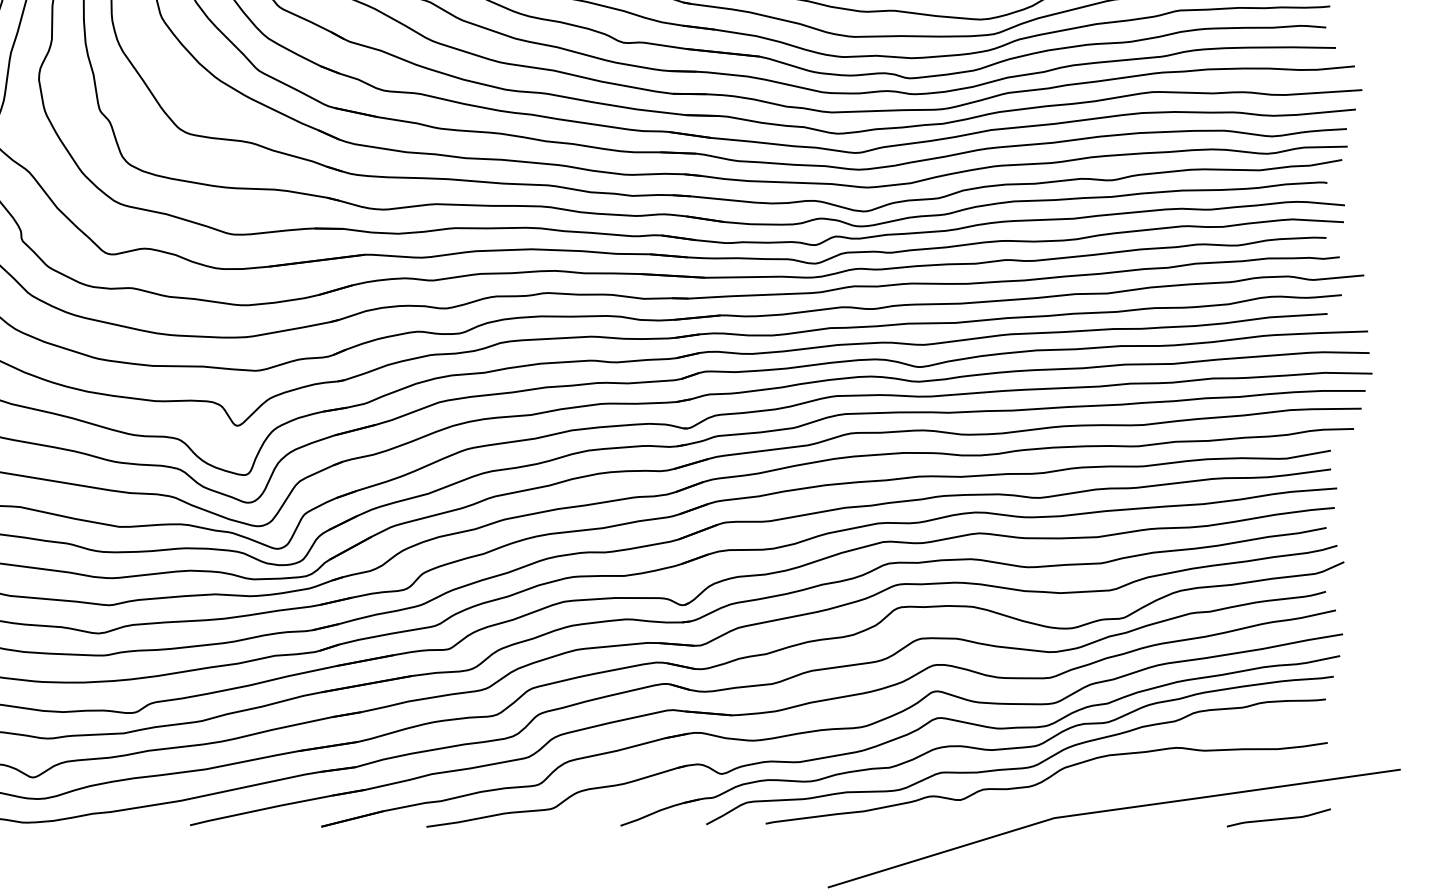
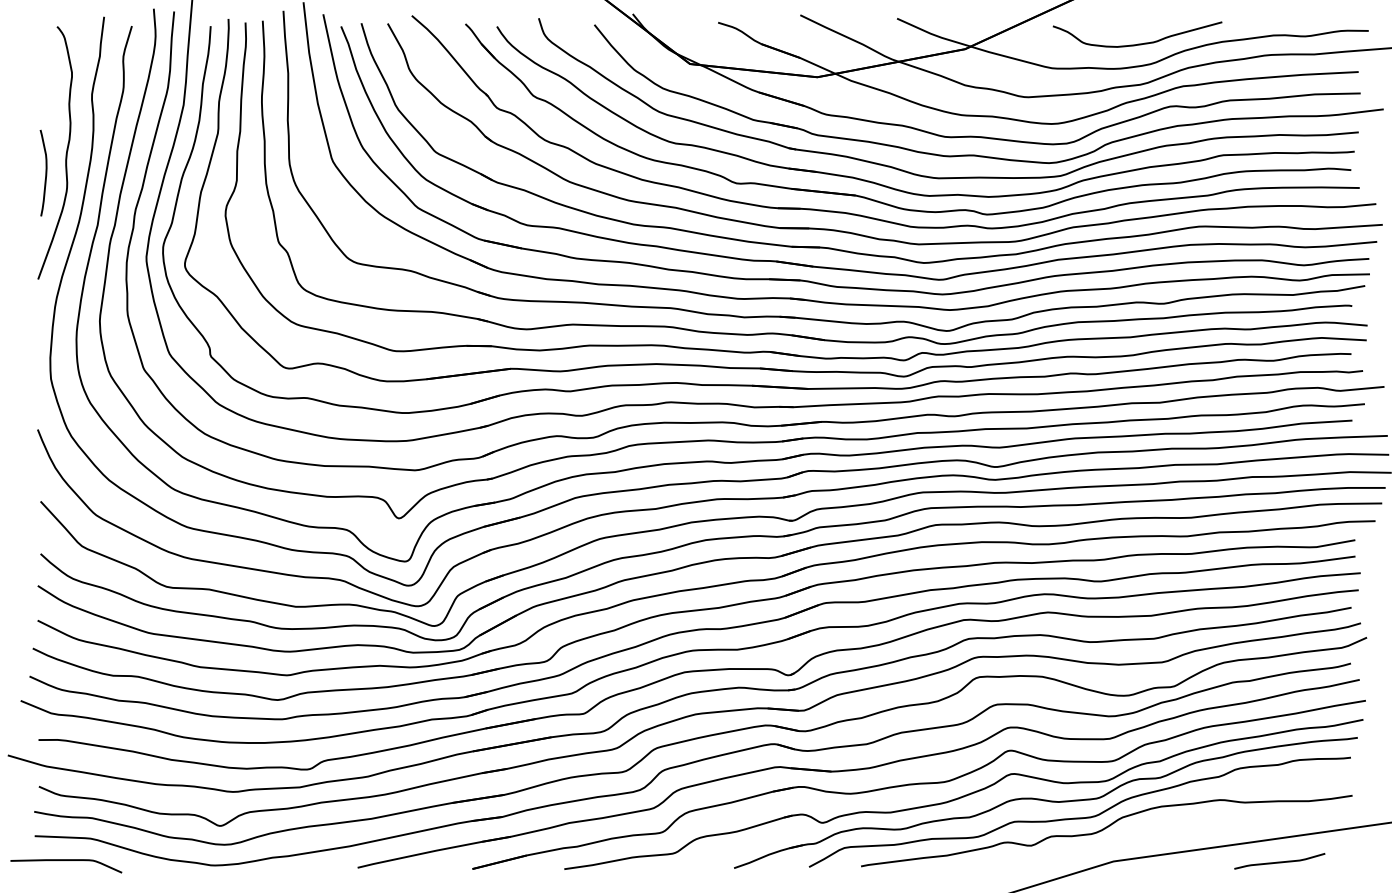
curve: (1278, 818) -> (1279, 861), moved

